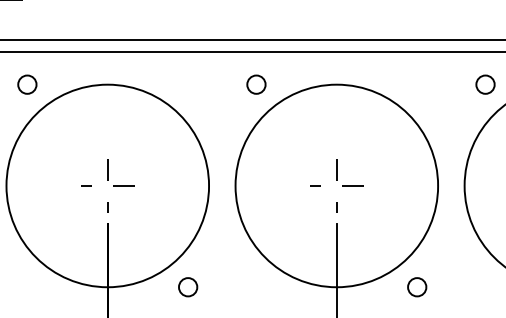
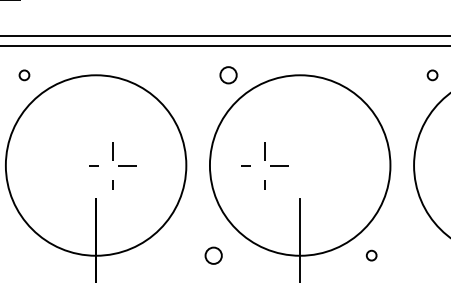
circle: (27, 84) -> (24, 75), size x0.6
circle: (485, 84) -> (432, 75), size x0.6
part: (107, 185) -> (112, 165), moved
part: (336, 185) -> (264, 165), moved
circle: (187, 286) -> (213, 255), moved
circle: (416, 286) -> (371, 255), size x0.6

